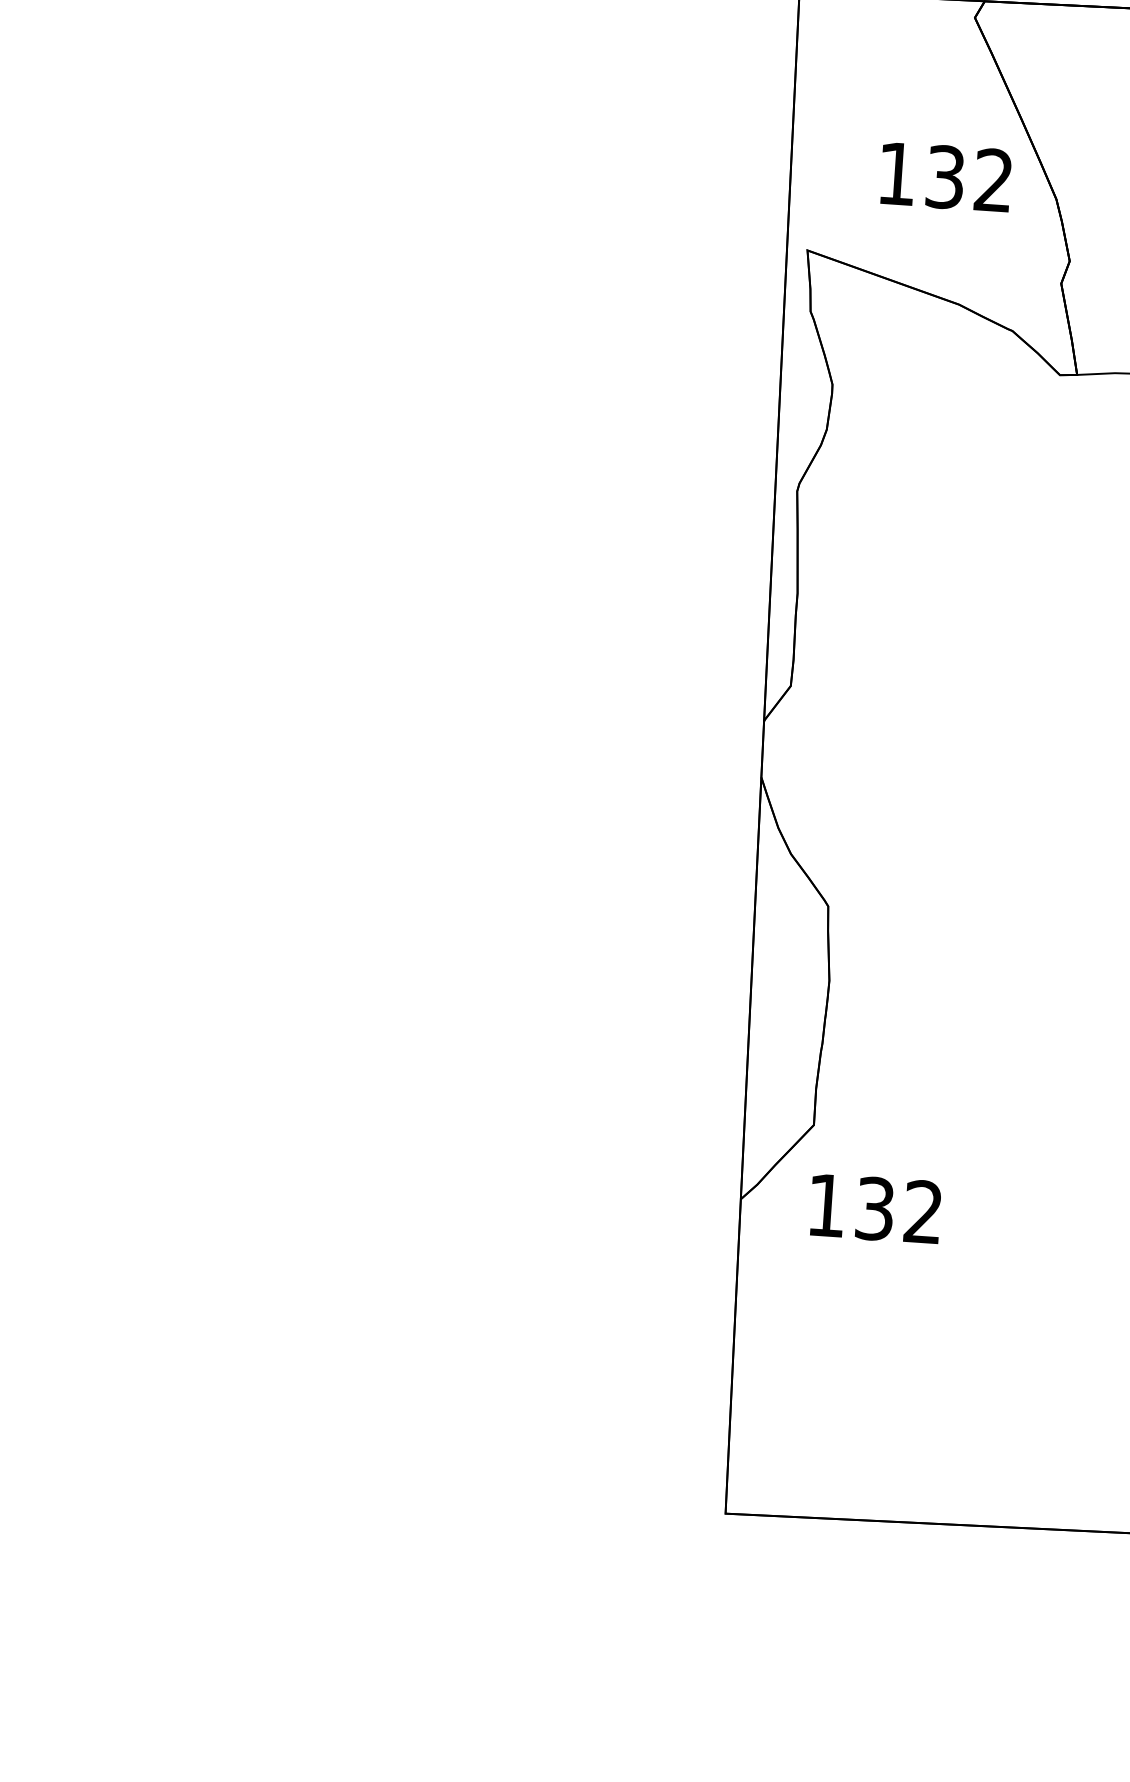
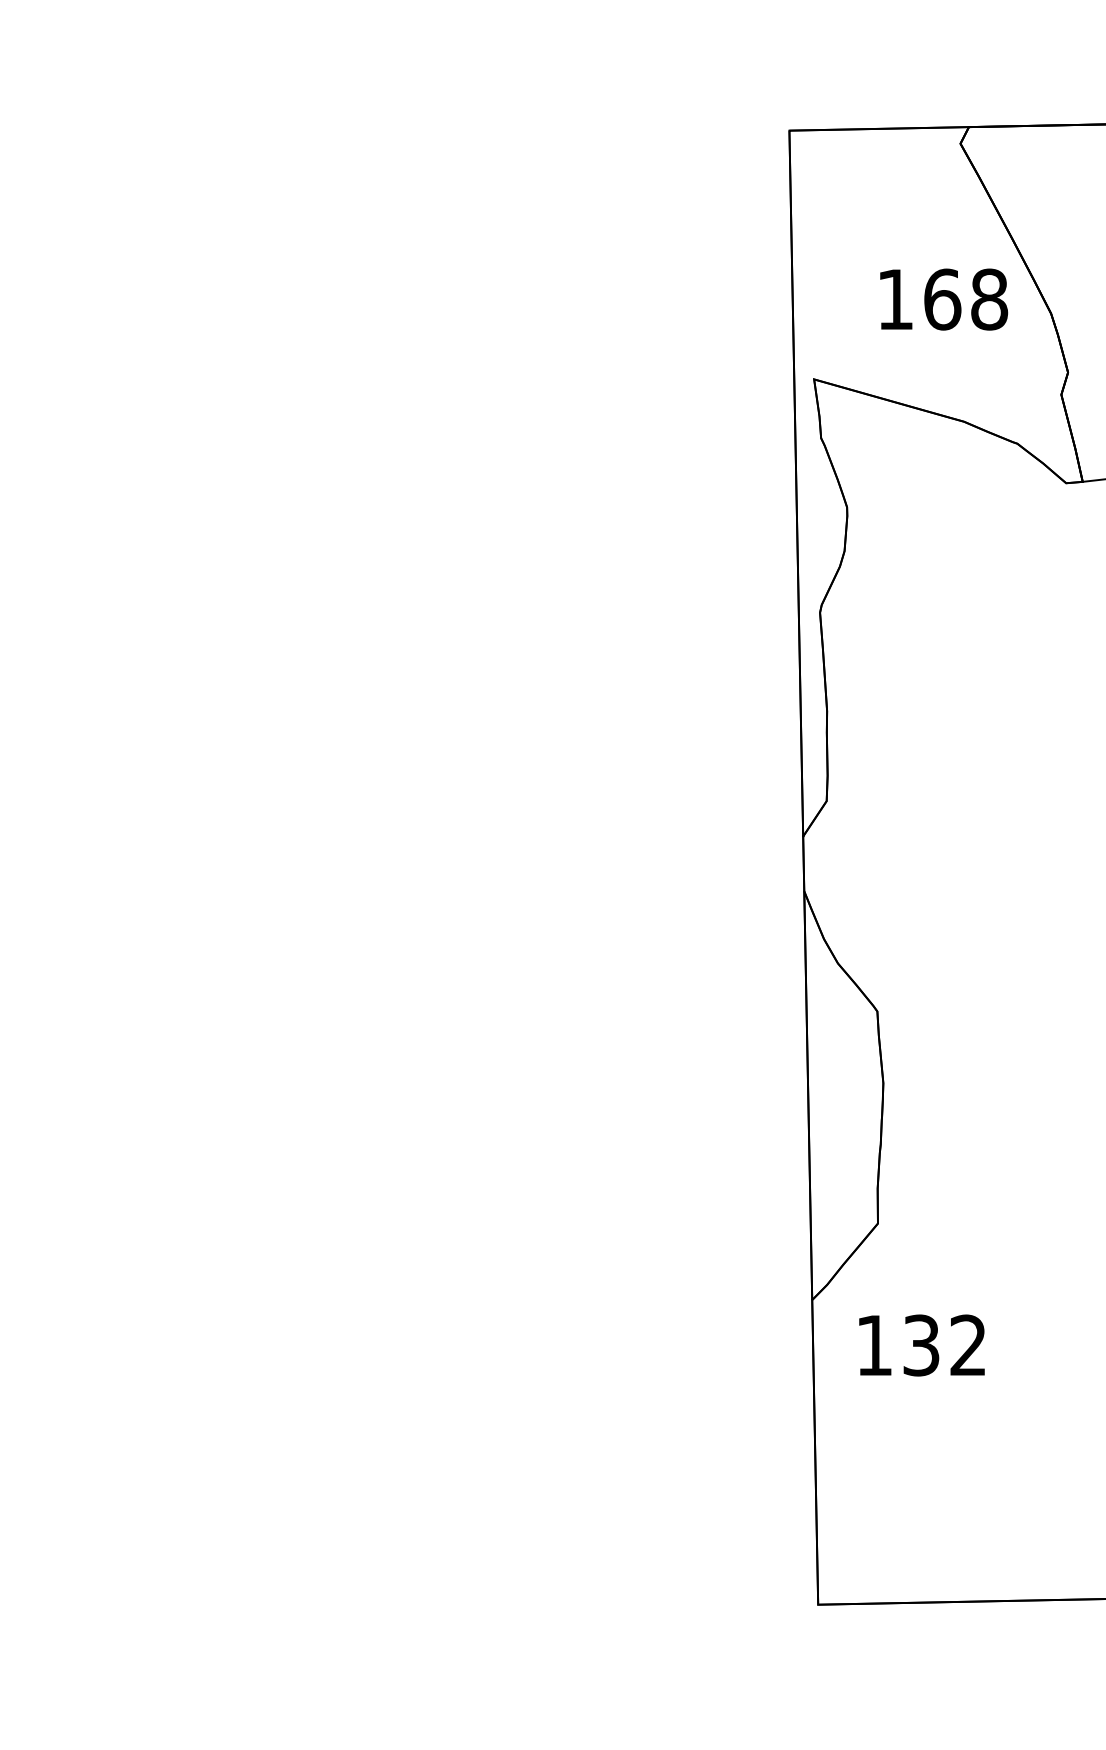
text: (970, 178) -> (966, 299), 132 -> 168
text: (875, 1208) -> (921, 1345), moved

